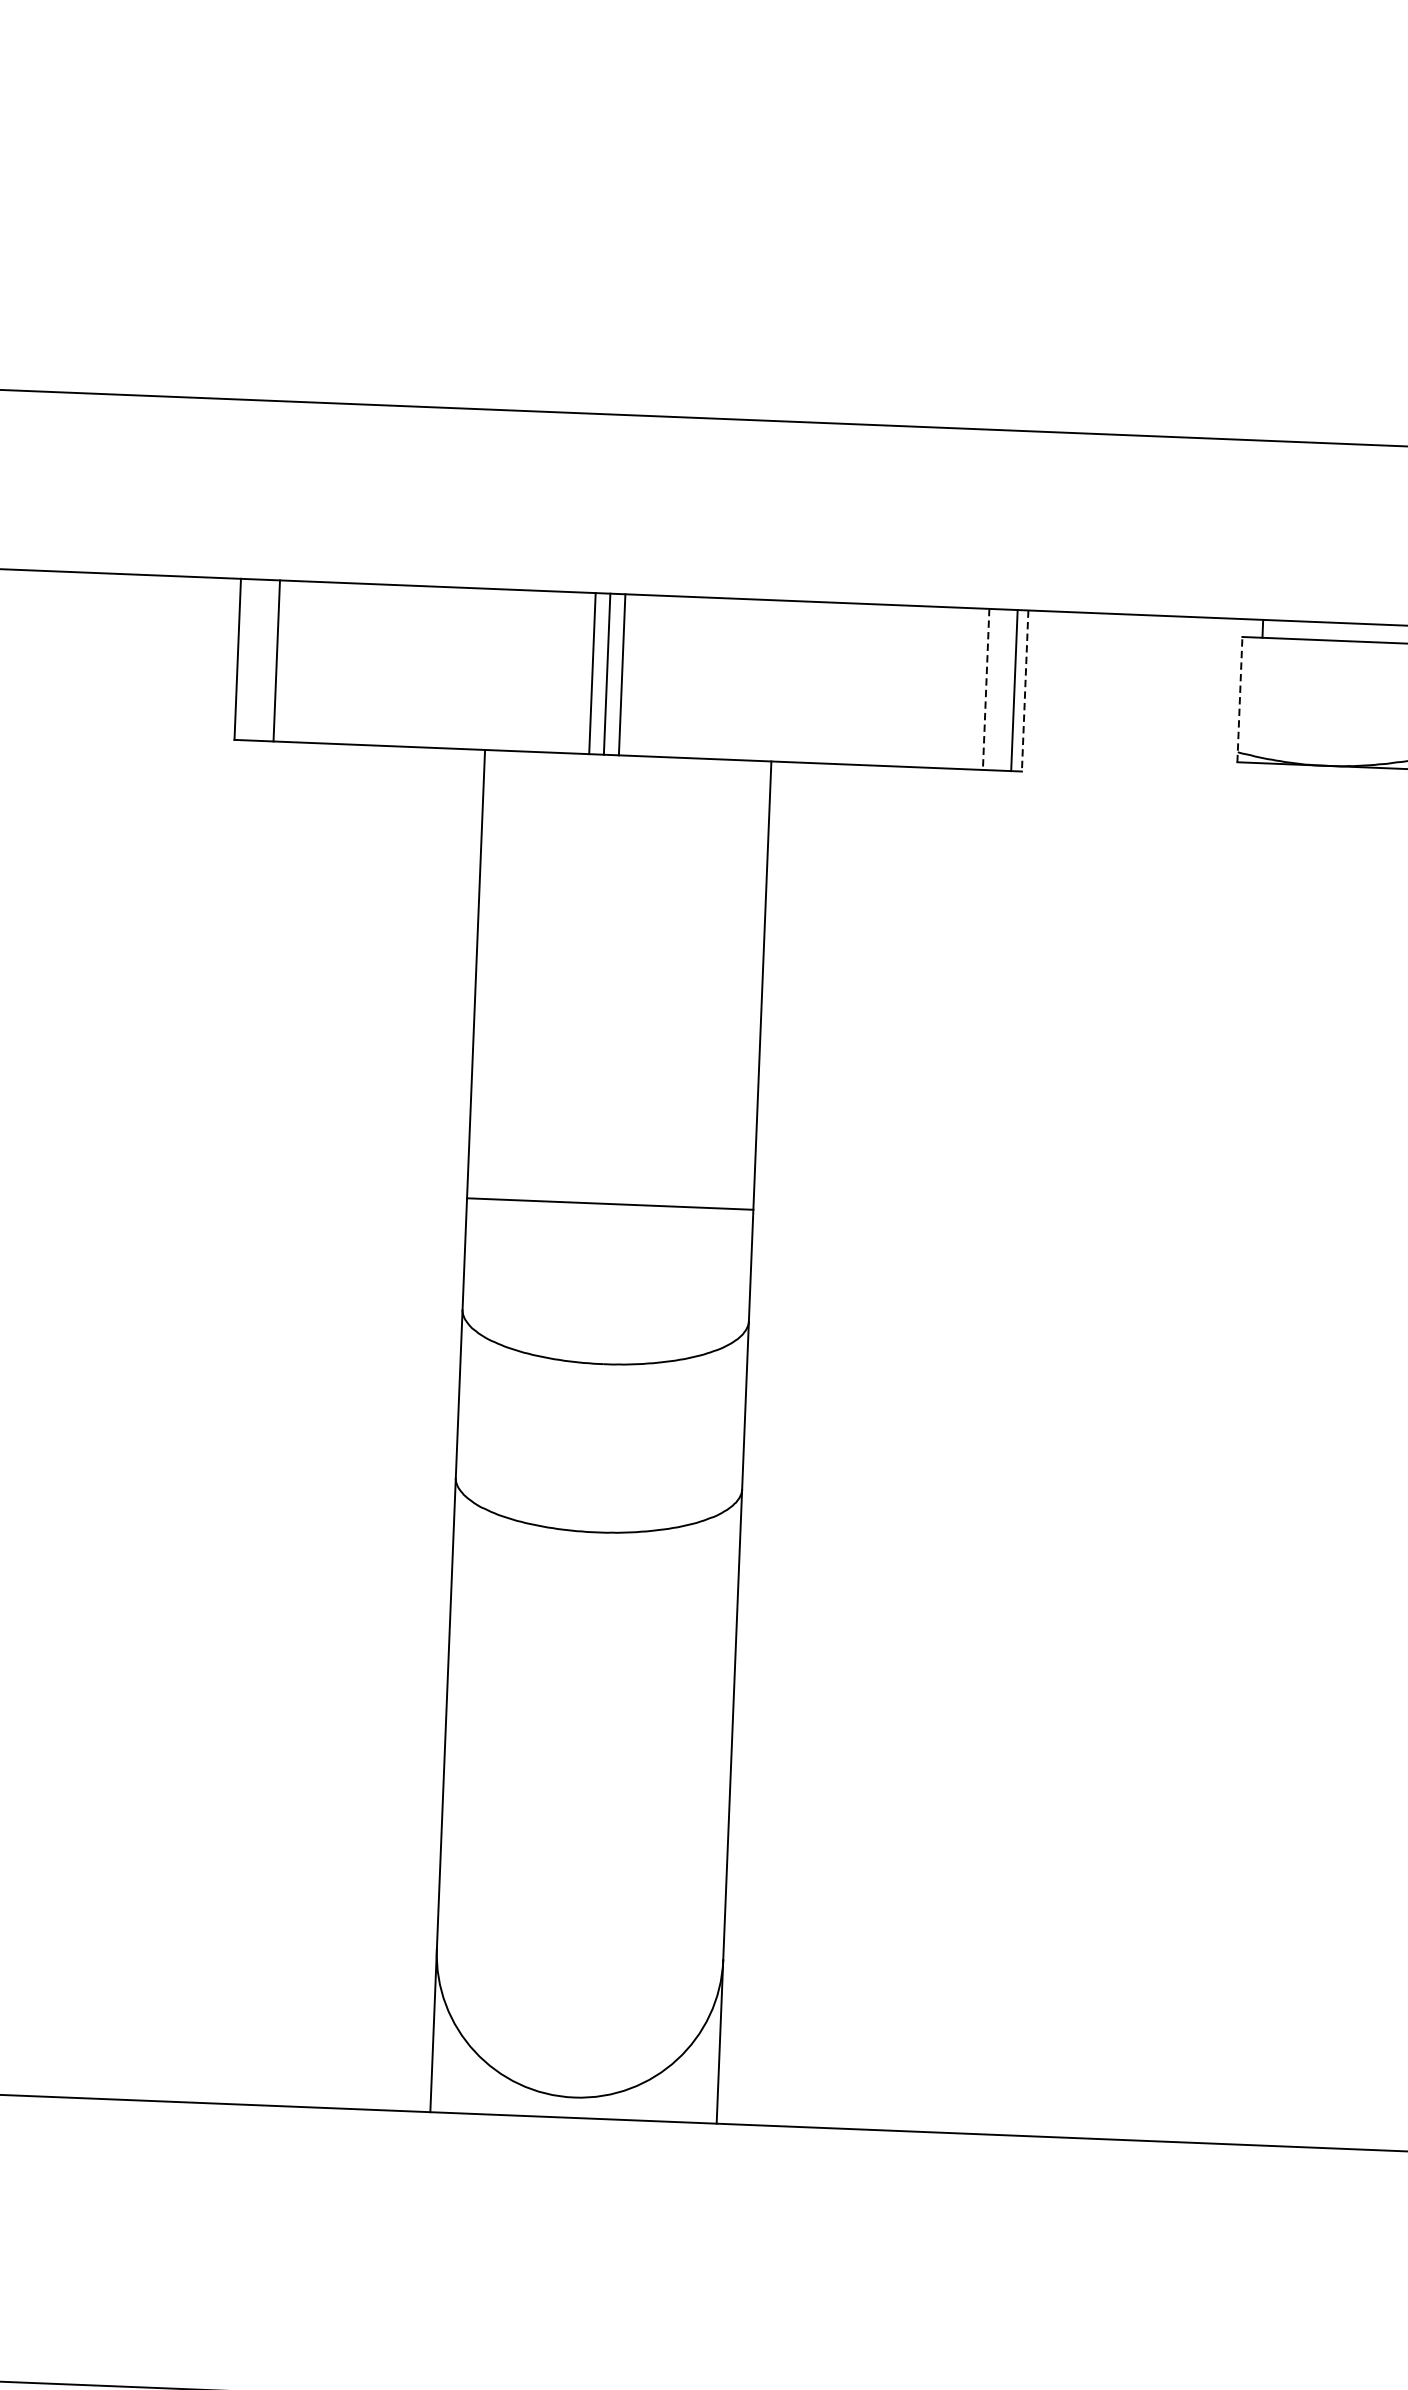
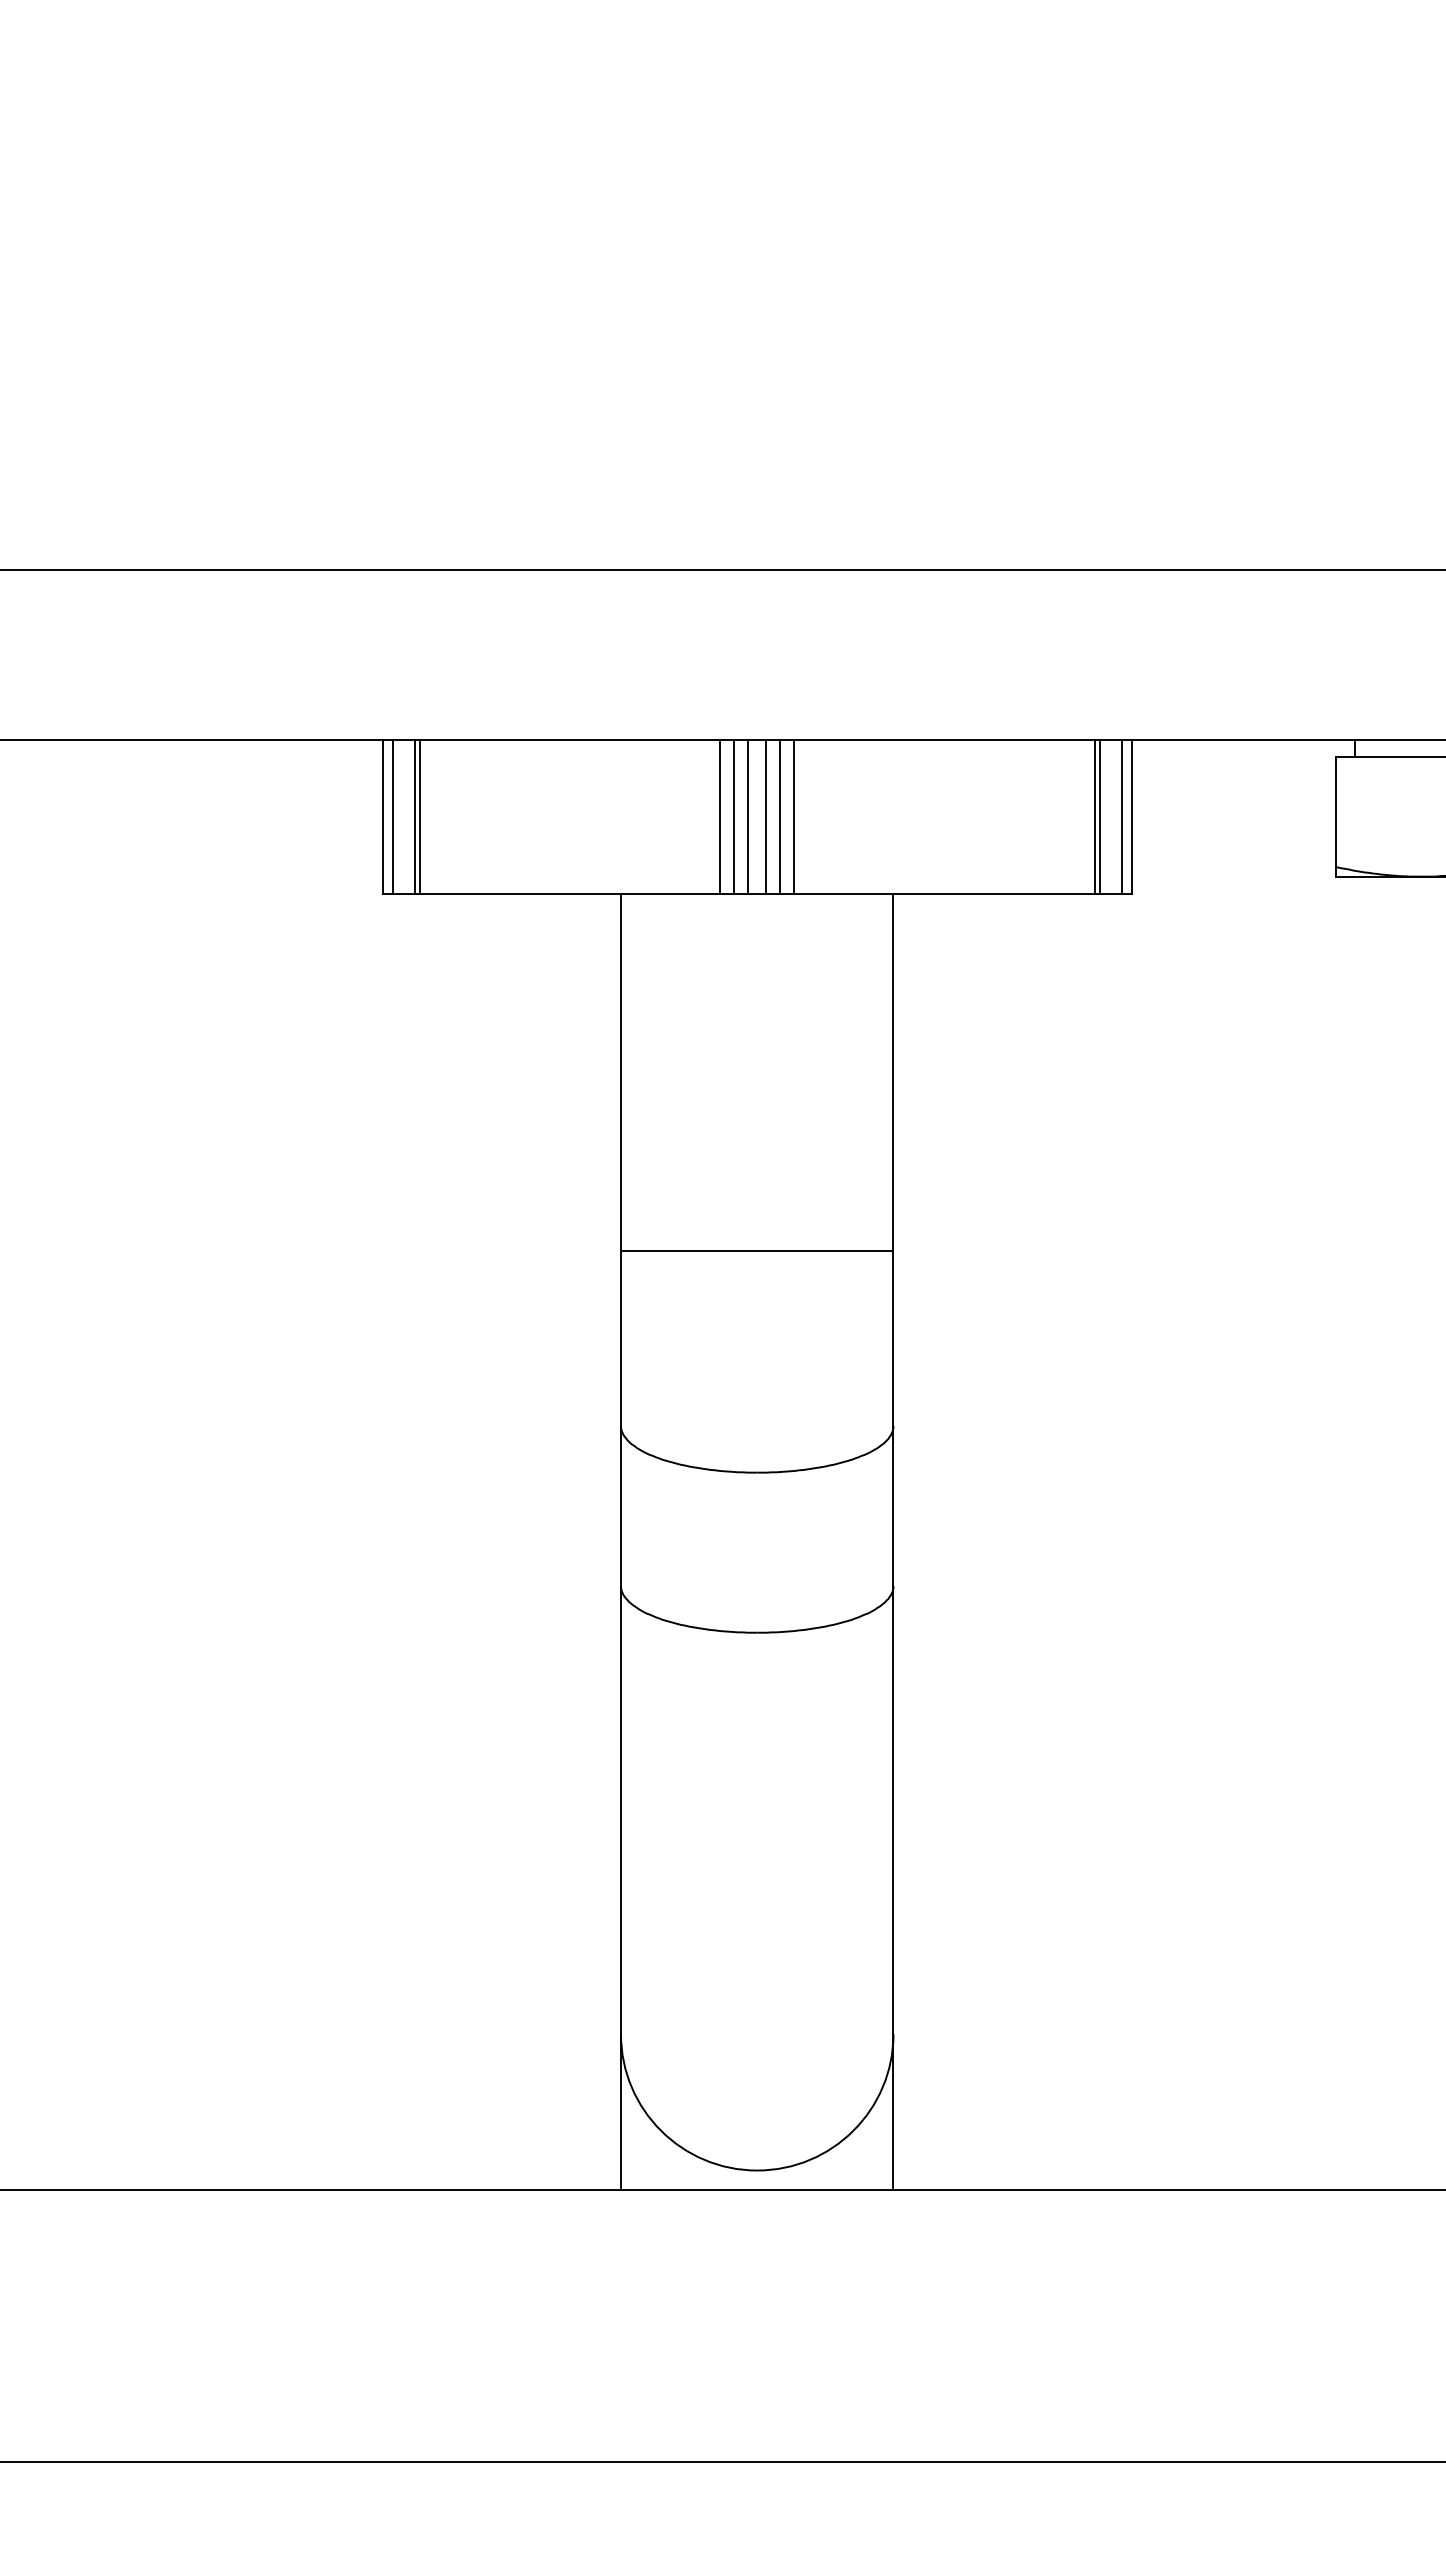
line: (248, 659) -> (392, 816), added
line: (271, 660) -> (414, 816), added
line: (641, 675) -> (766, 816), added
line: (655, 675) -> (780, 816), added
line: (670, 676) -> (794, 816), added
line: (985, 689) -> (1094, 817), dashed -> solid
line: (991, 689) -> (1099, 816), added
line: (1024, 691) -> (1131, 817), dashed -> solid
line: (1240, 700) -> (1336, 817), dashed -> solid
line: (610, 1204) -> (757, 1251), moved

